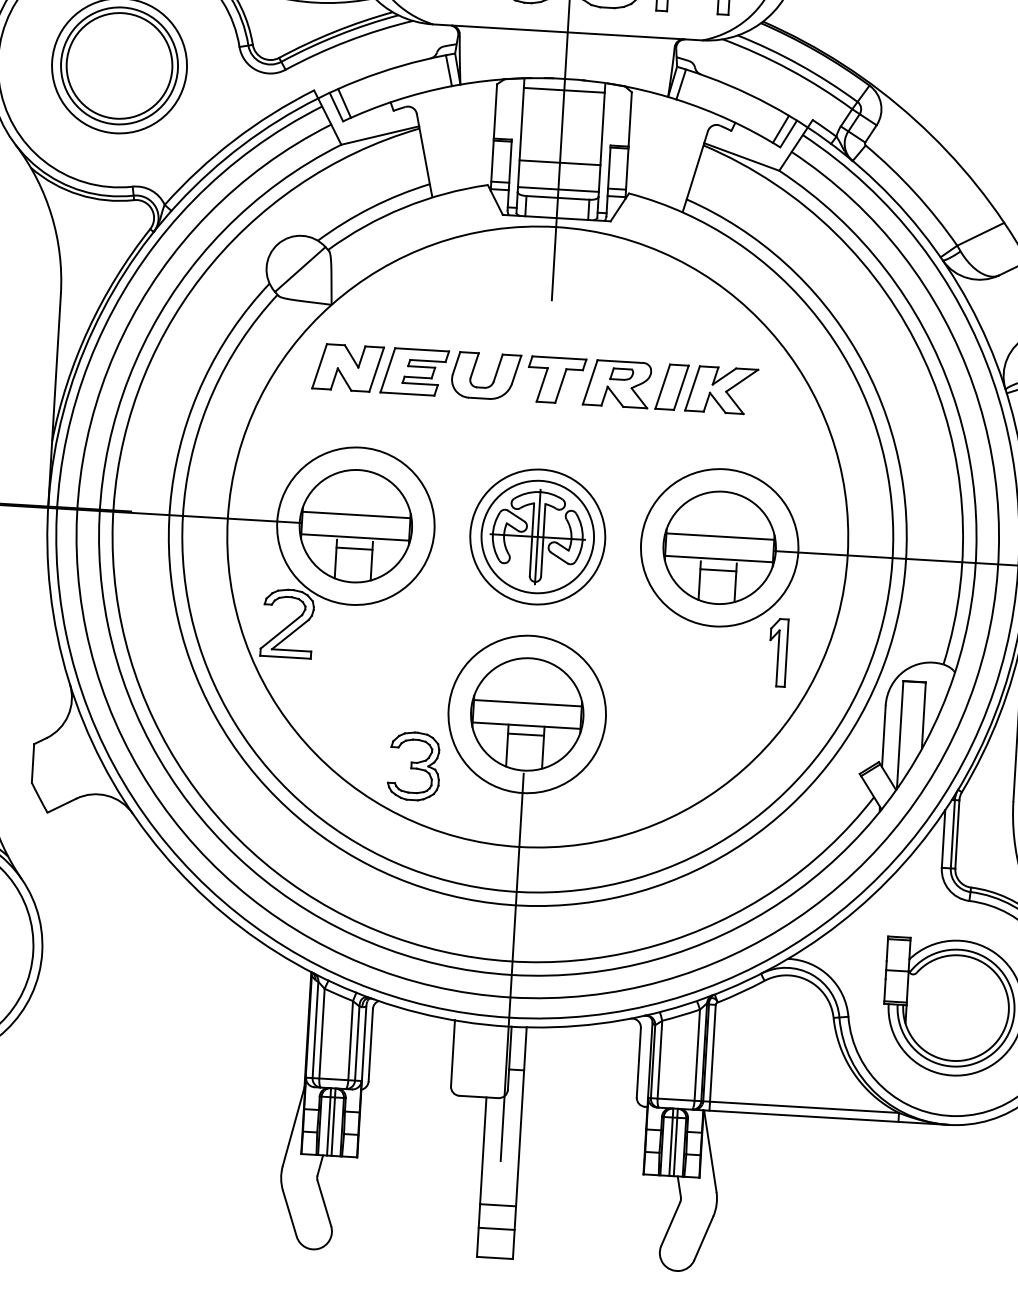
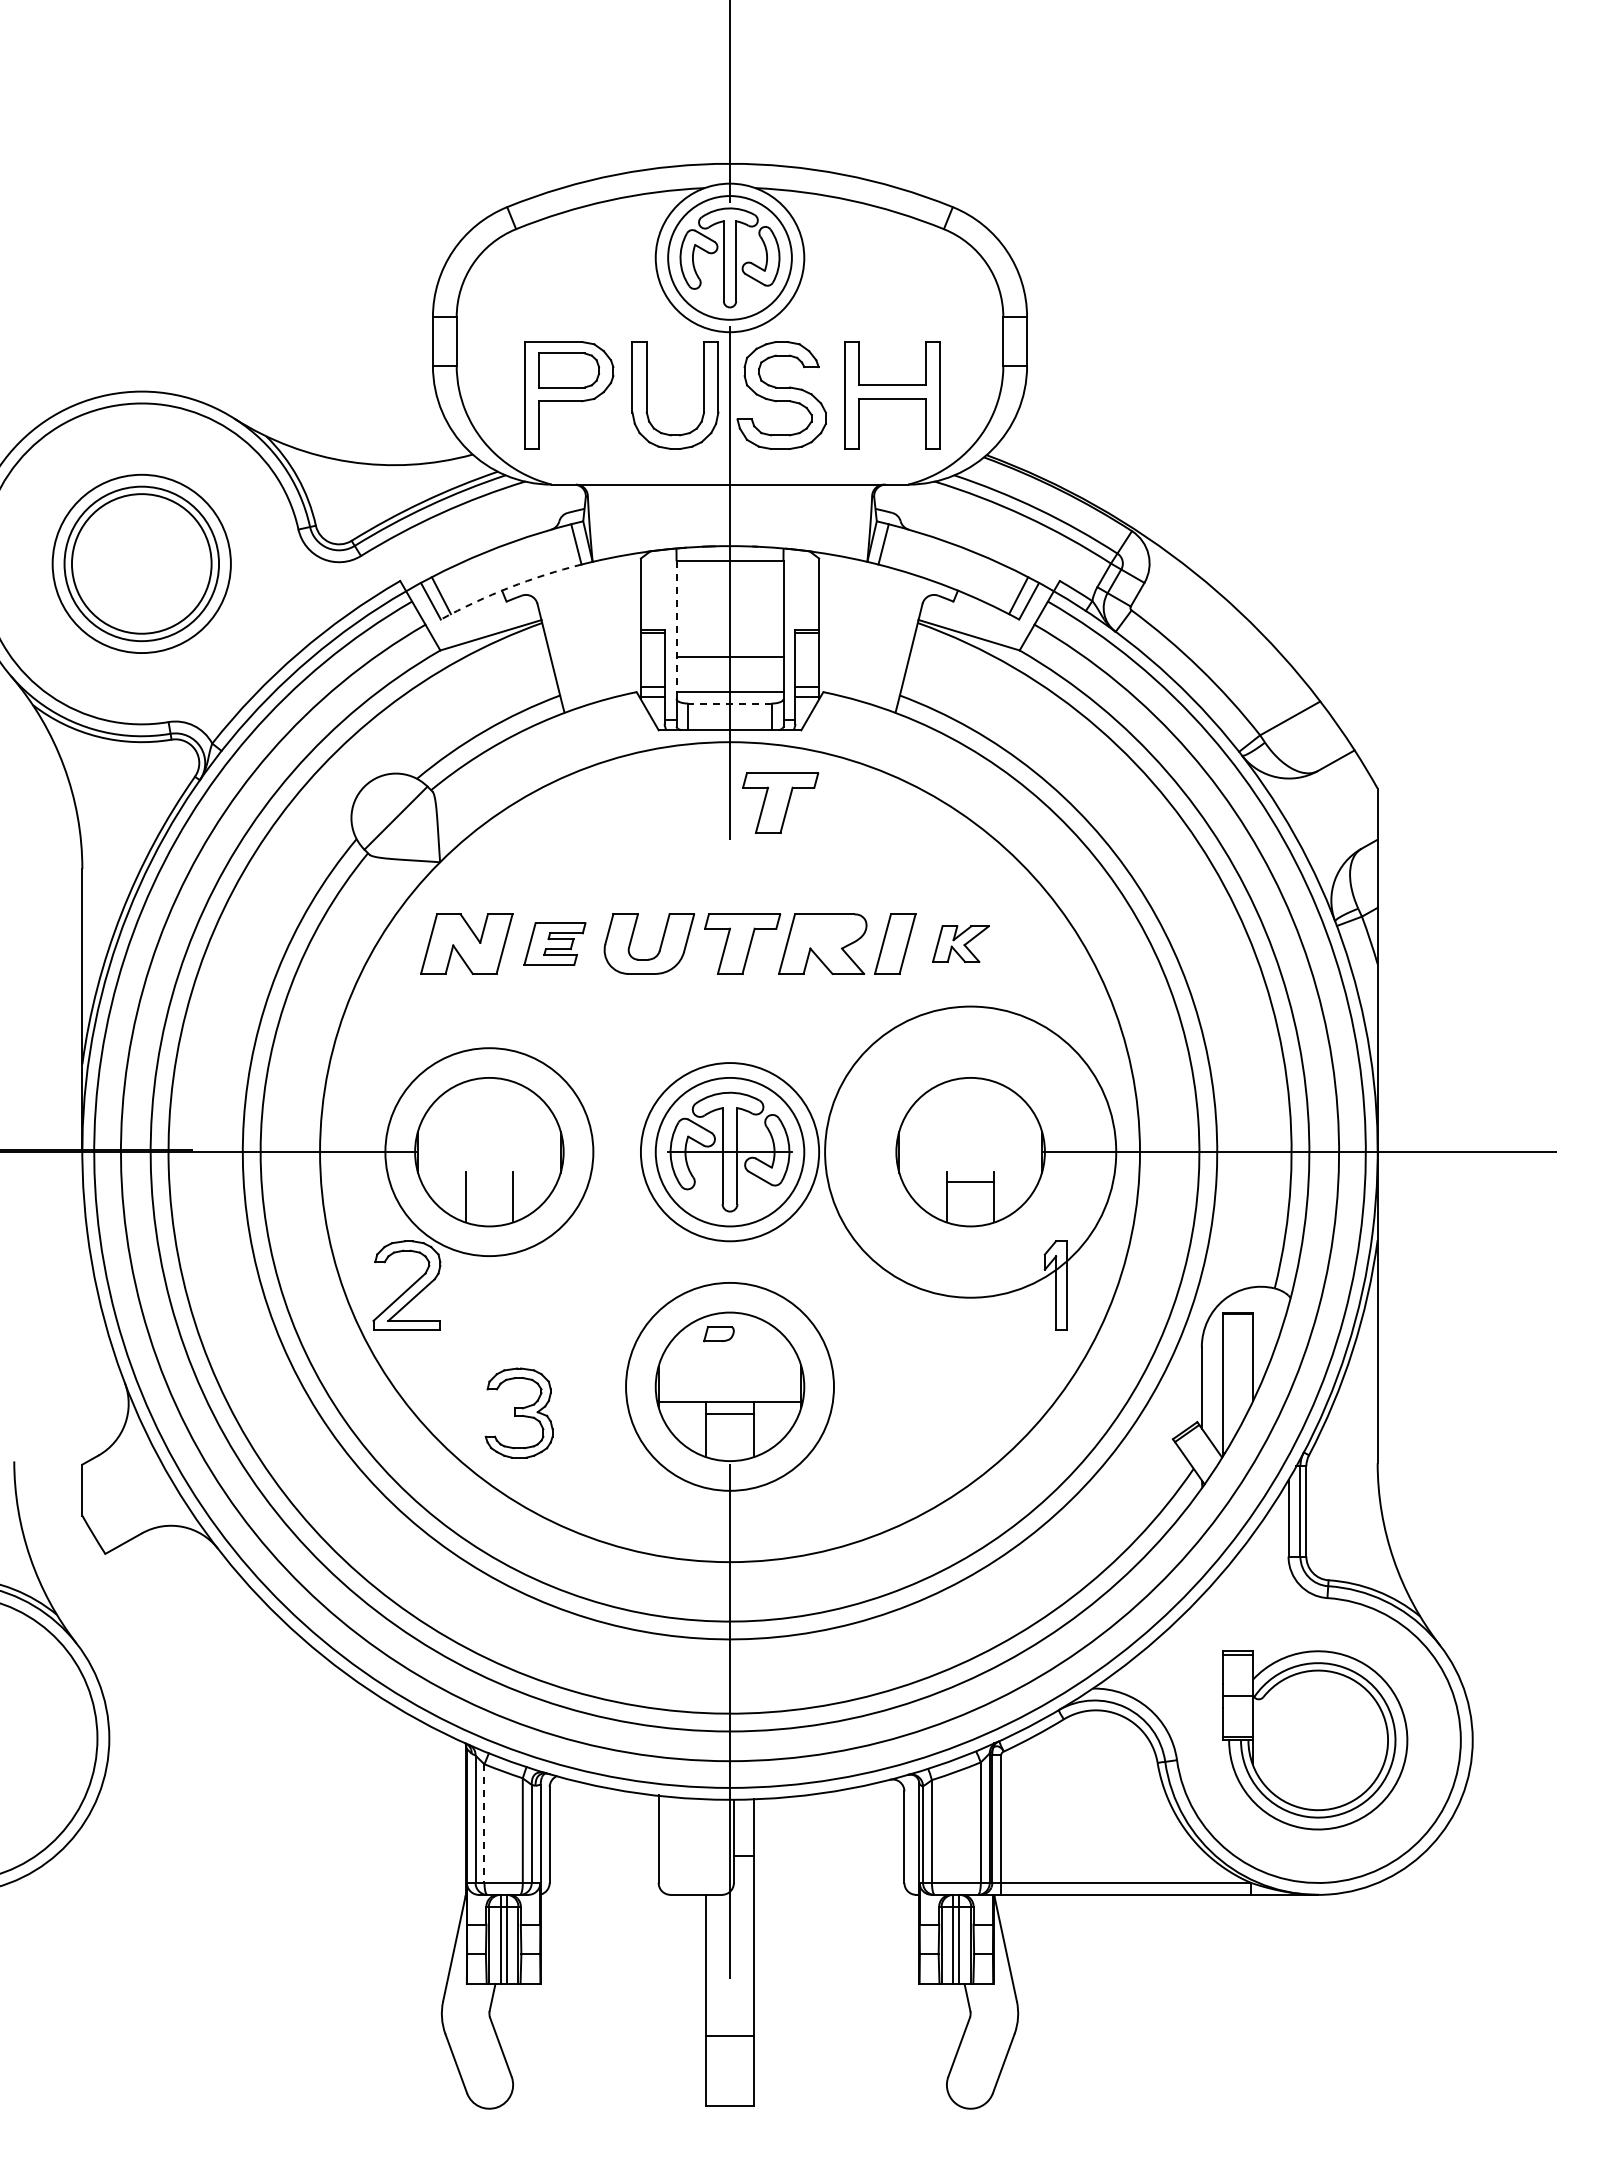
arc: (396, 100) -> (509, 587), solid -> dashed
line: (520, 137) -> (676, 626), solid -> dashed
line: (558, 197) -> (730, 703), solid -> dashed
part: (591, 274) -> (780, 802), added
part: (414, 371) -> (554, 943), size x0.7
part: (621, 374) -> (718, 1334), moved
part: (721, 389) -> (960, 943), size x0.6
line: (356, 515) -> (489, 1137), removed
line: (538, 536) -> (730, 1151), removed
line: (720, 536) -> (970, 1137), removed
line: (355, 537) -> (489, 1167), removed
line: (354, 548) -> (489, 1181), removed
circle: (719, 548) -> (970, 1152), size x1.4
line: (718, 559) -> (970, 1167), removed
line: (527, 703) -> (729, 1372), removed
part: (413, 765) -> (518, 1412), moved
line: (321, 1034) -> (484, 1824), solid -> dashed
line: (496, 1228) -> (729, 2067), removed

